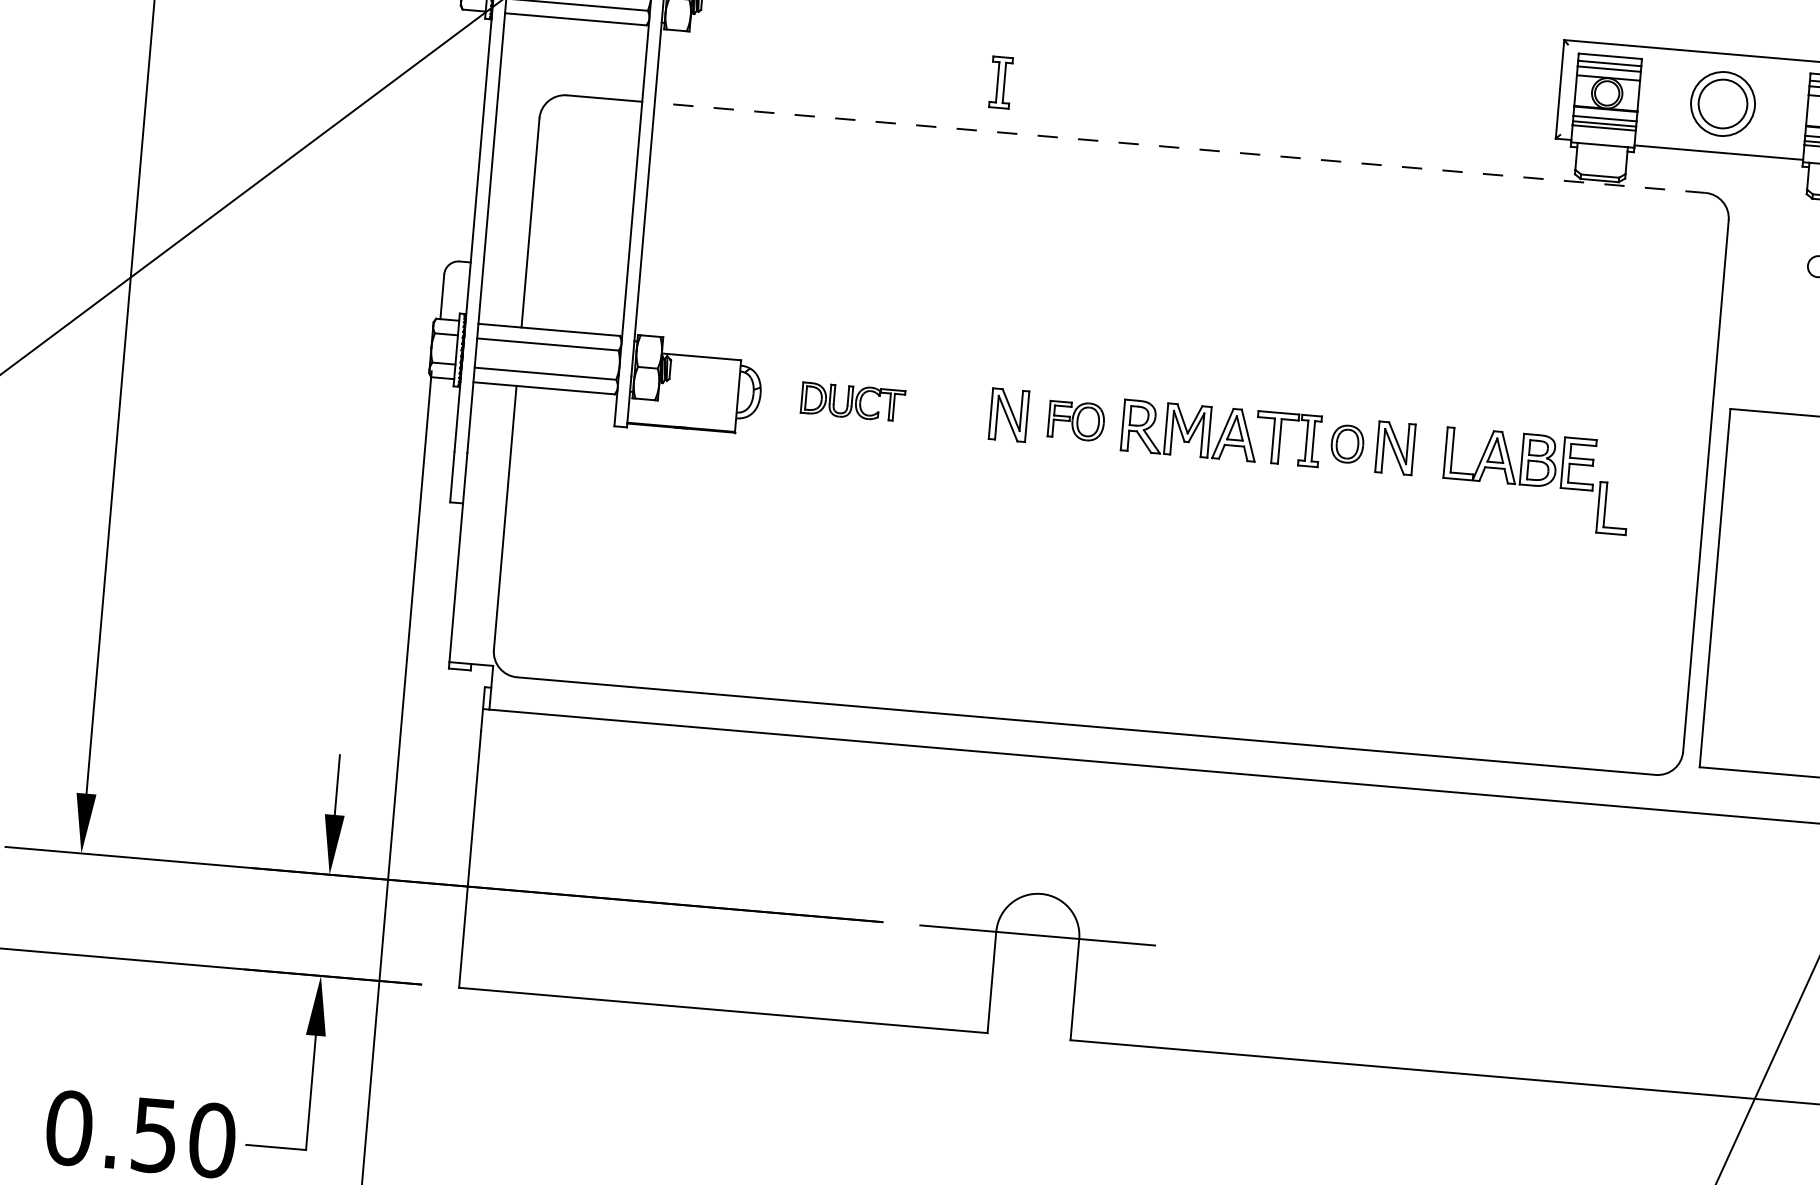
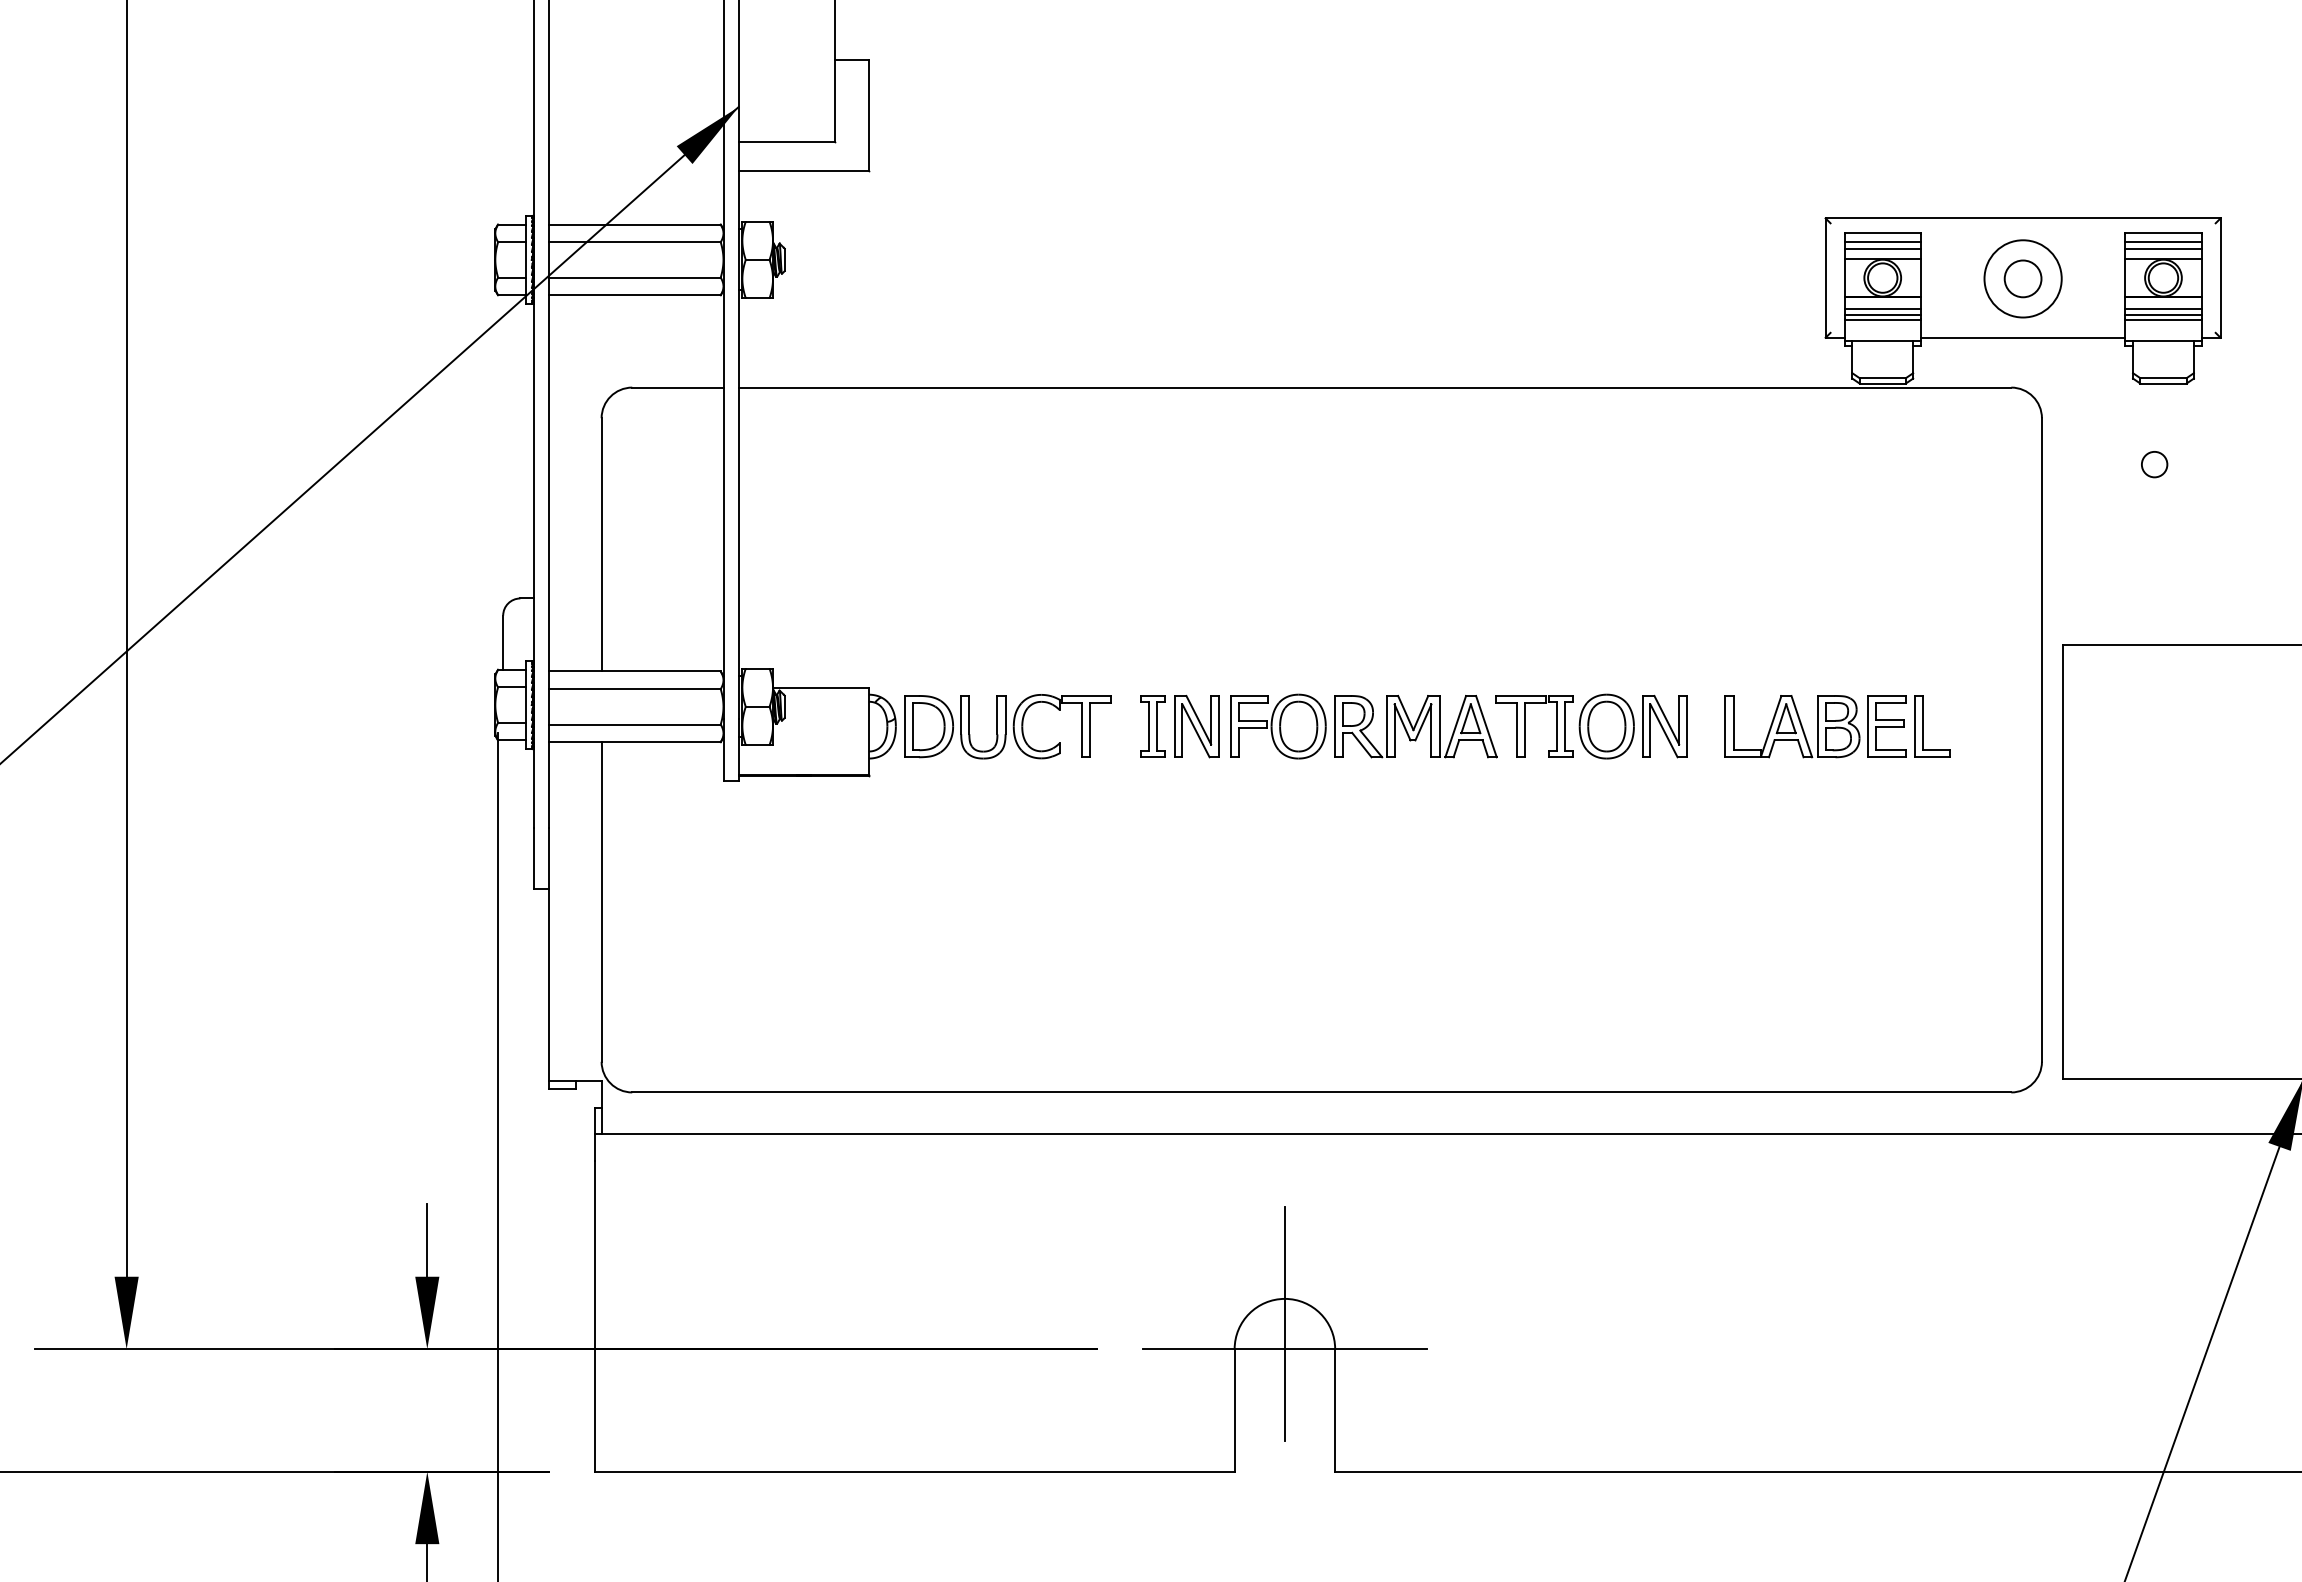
part: (1000, 82) -> (1152, 726), moved
circle: (1722, 103) -> (2022, 278), size x0.62
line: (1179, 147) -> (1374, 387), dashed -> solid
part: (852, 401) -> (1007, 726), size x1.67
part: (1076, 420) -> (1278, 726), size x1.43
part: (1347, 444) -> (1606, 726), size x1.43
part: (1605, 507) -> (1923, 726), moved
line: (1039, 914) -> (1284, 1323), added

